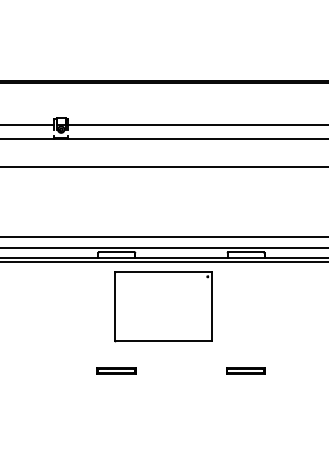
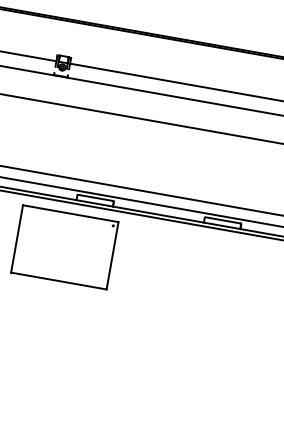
part: (163, 306) -> (64, 247), moved
part: (116, 370) -> (74, 314), removed
part: (245, 370) -> (202, 336), removed

